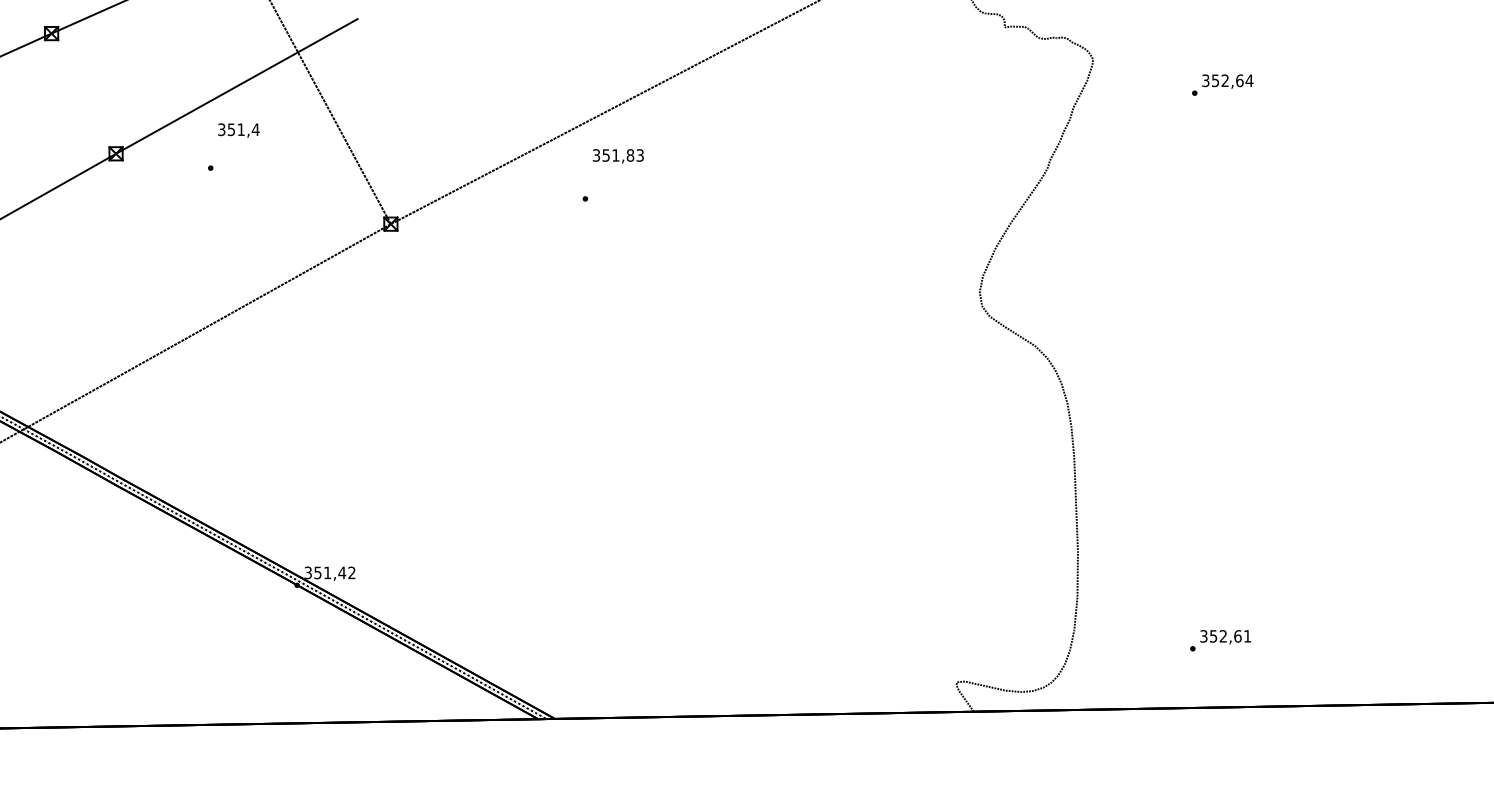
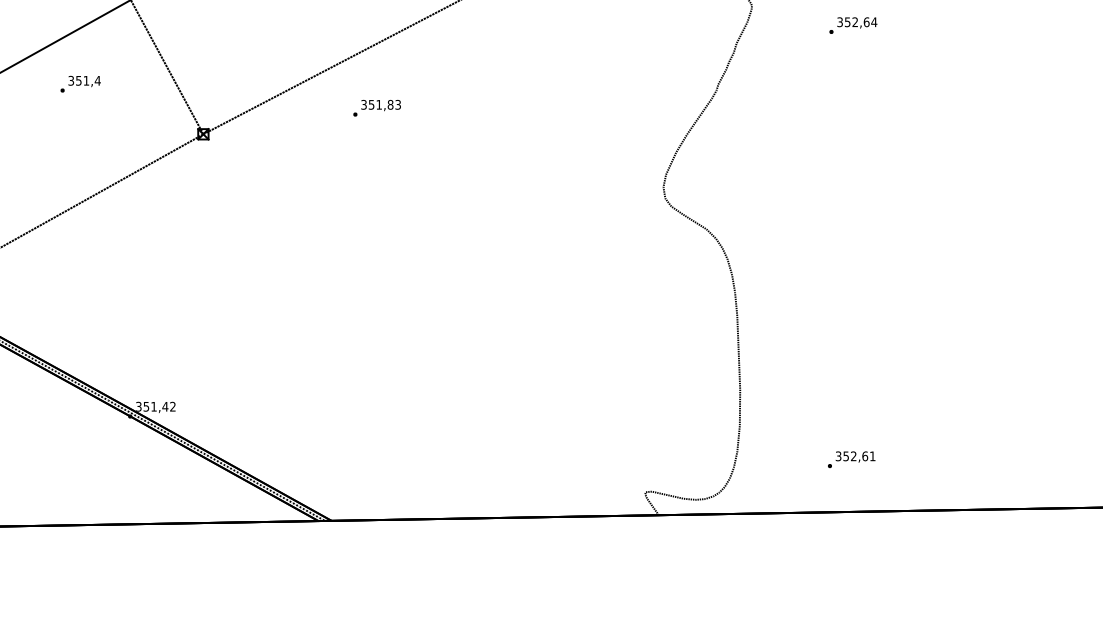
text: (238, 130) -> (84, 81), moved
text: (617, 156) -> (380, 105), moved

